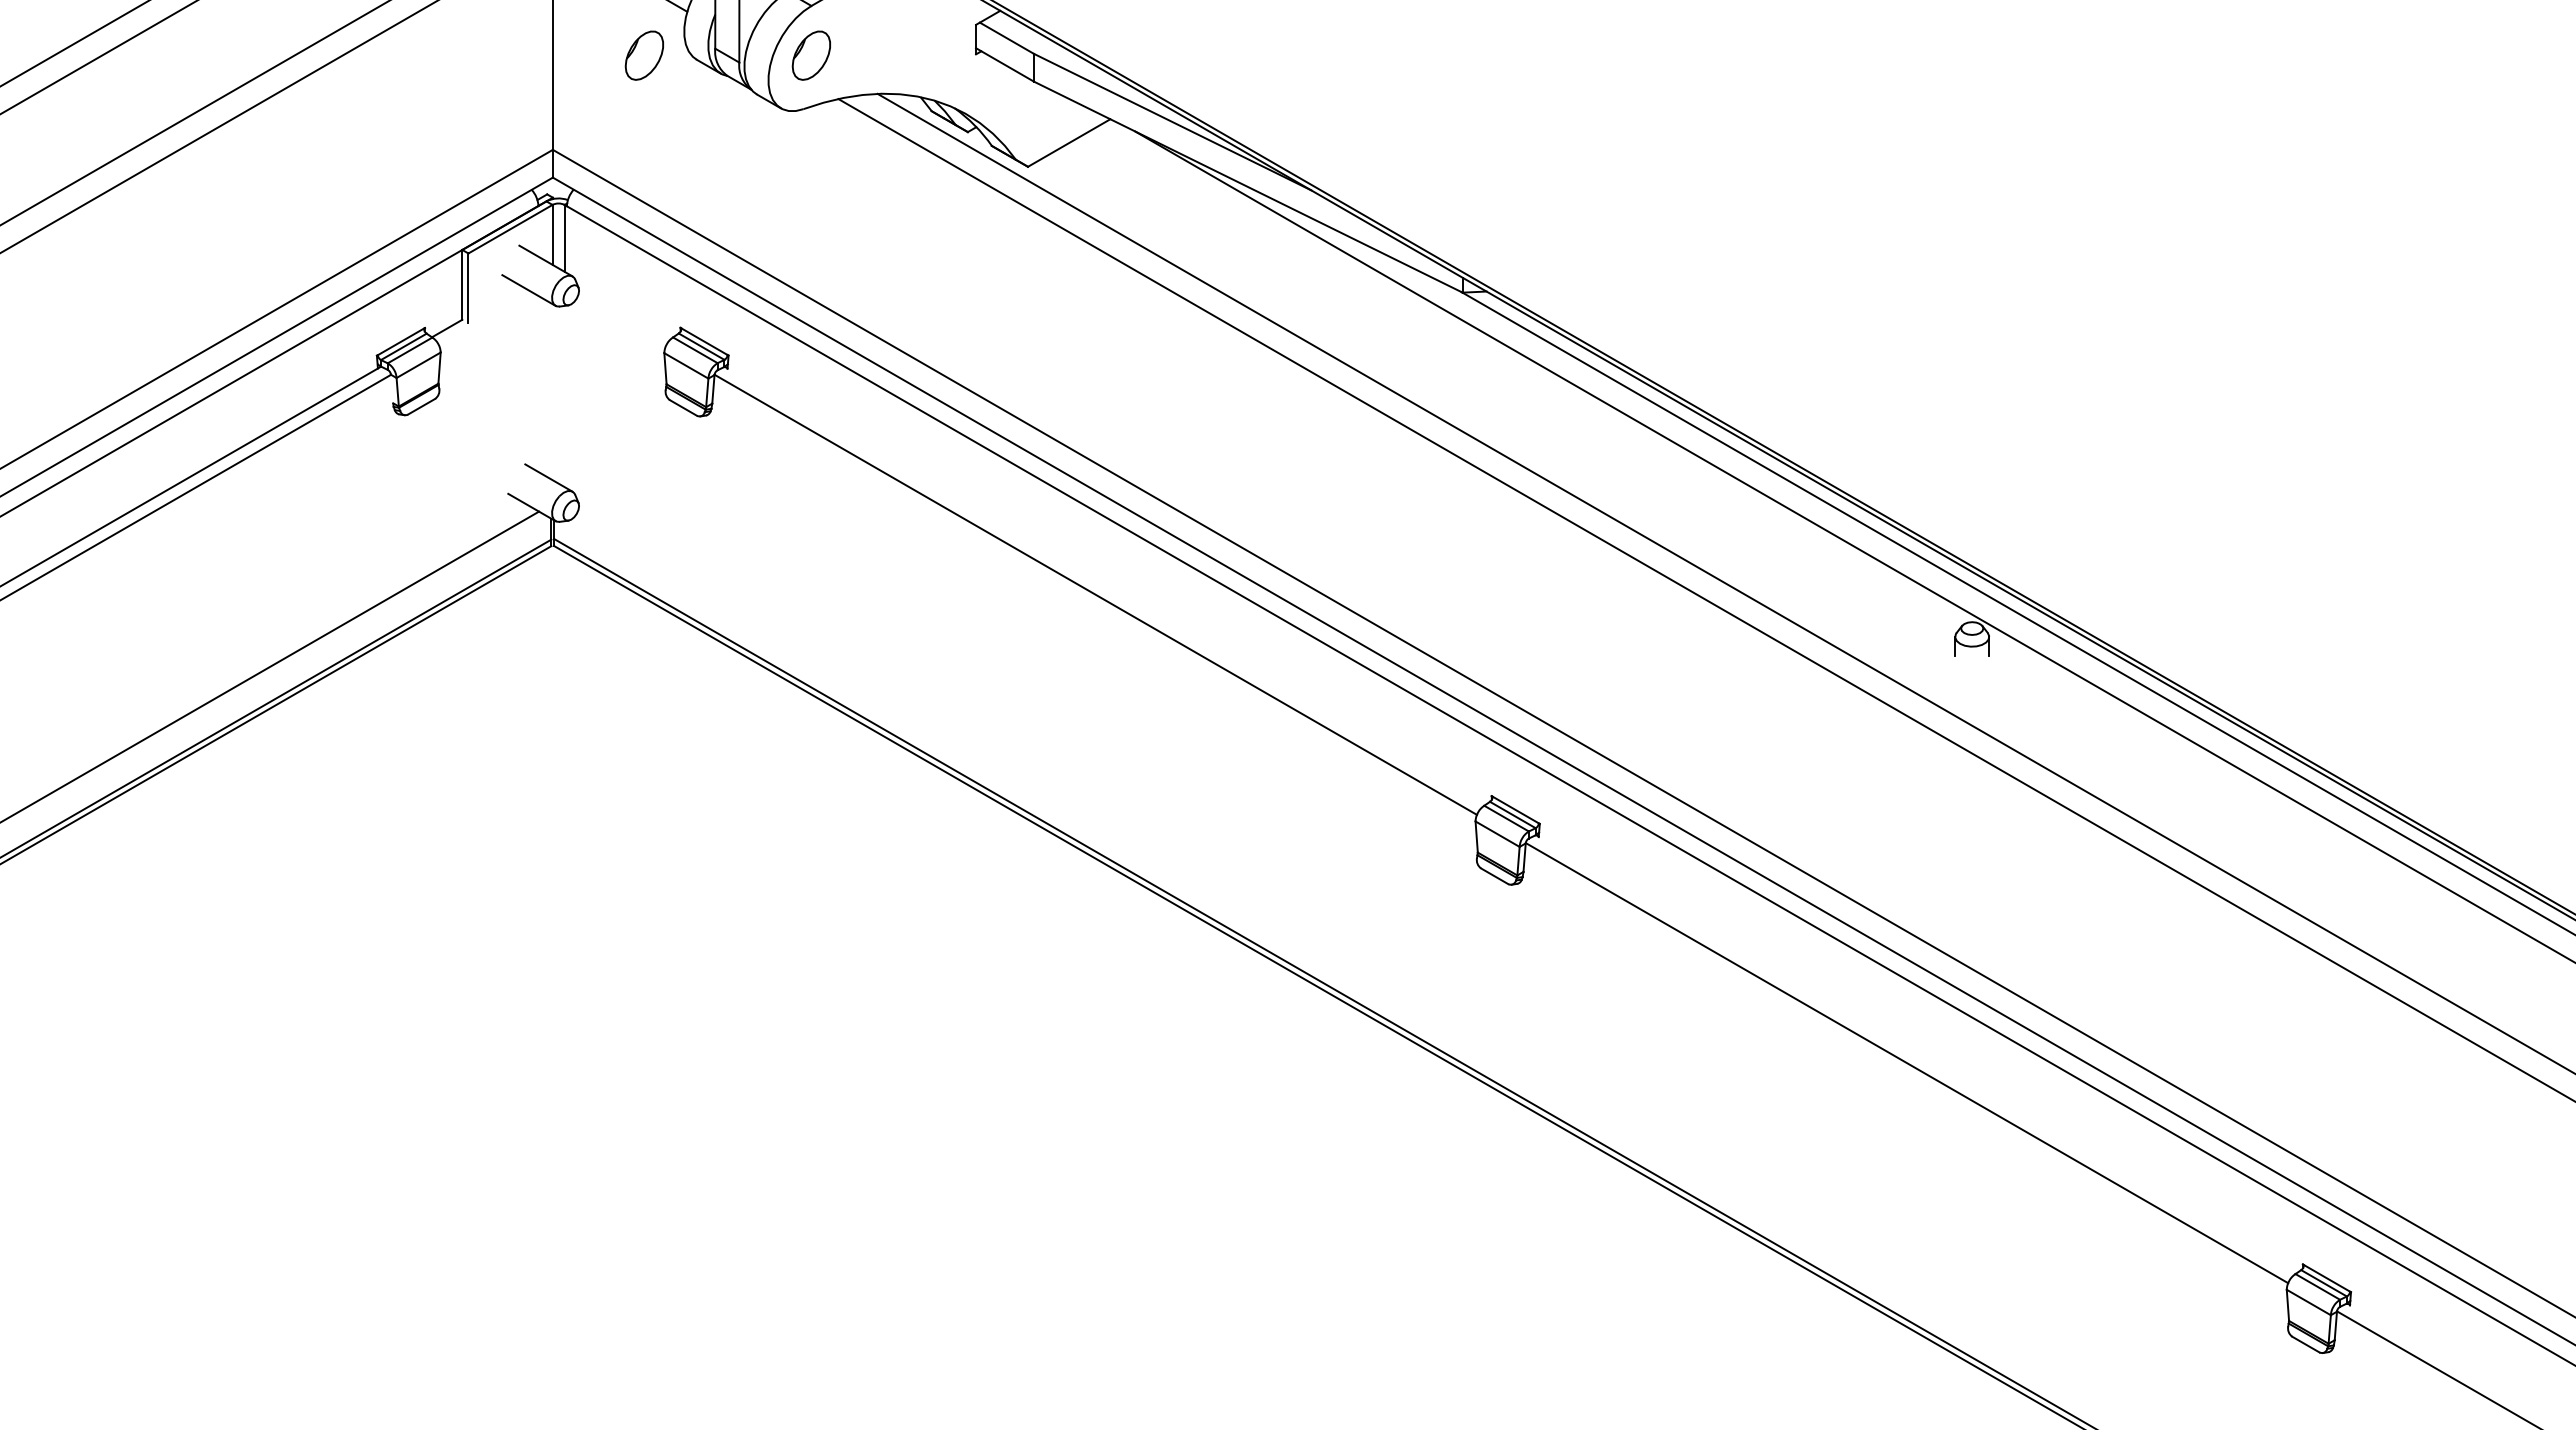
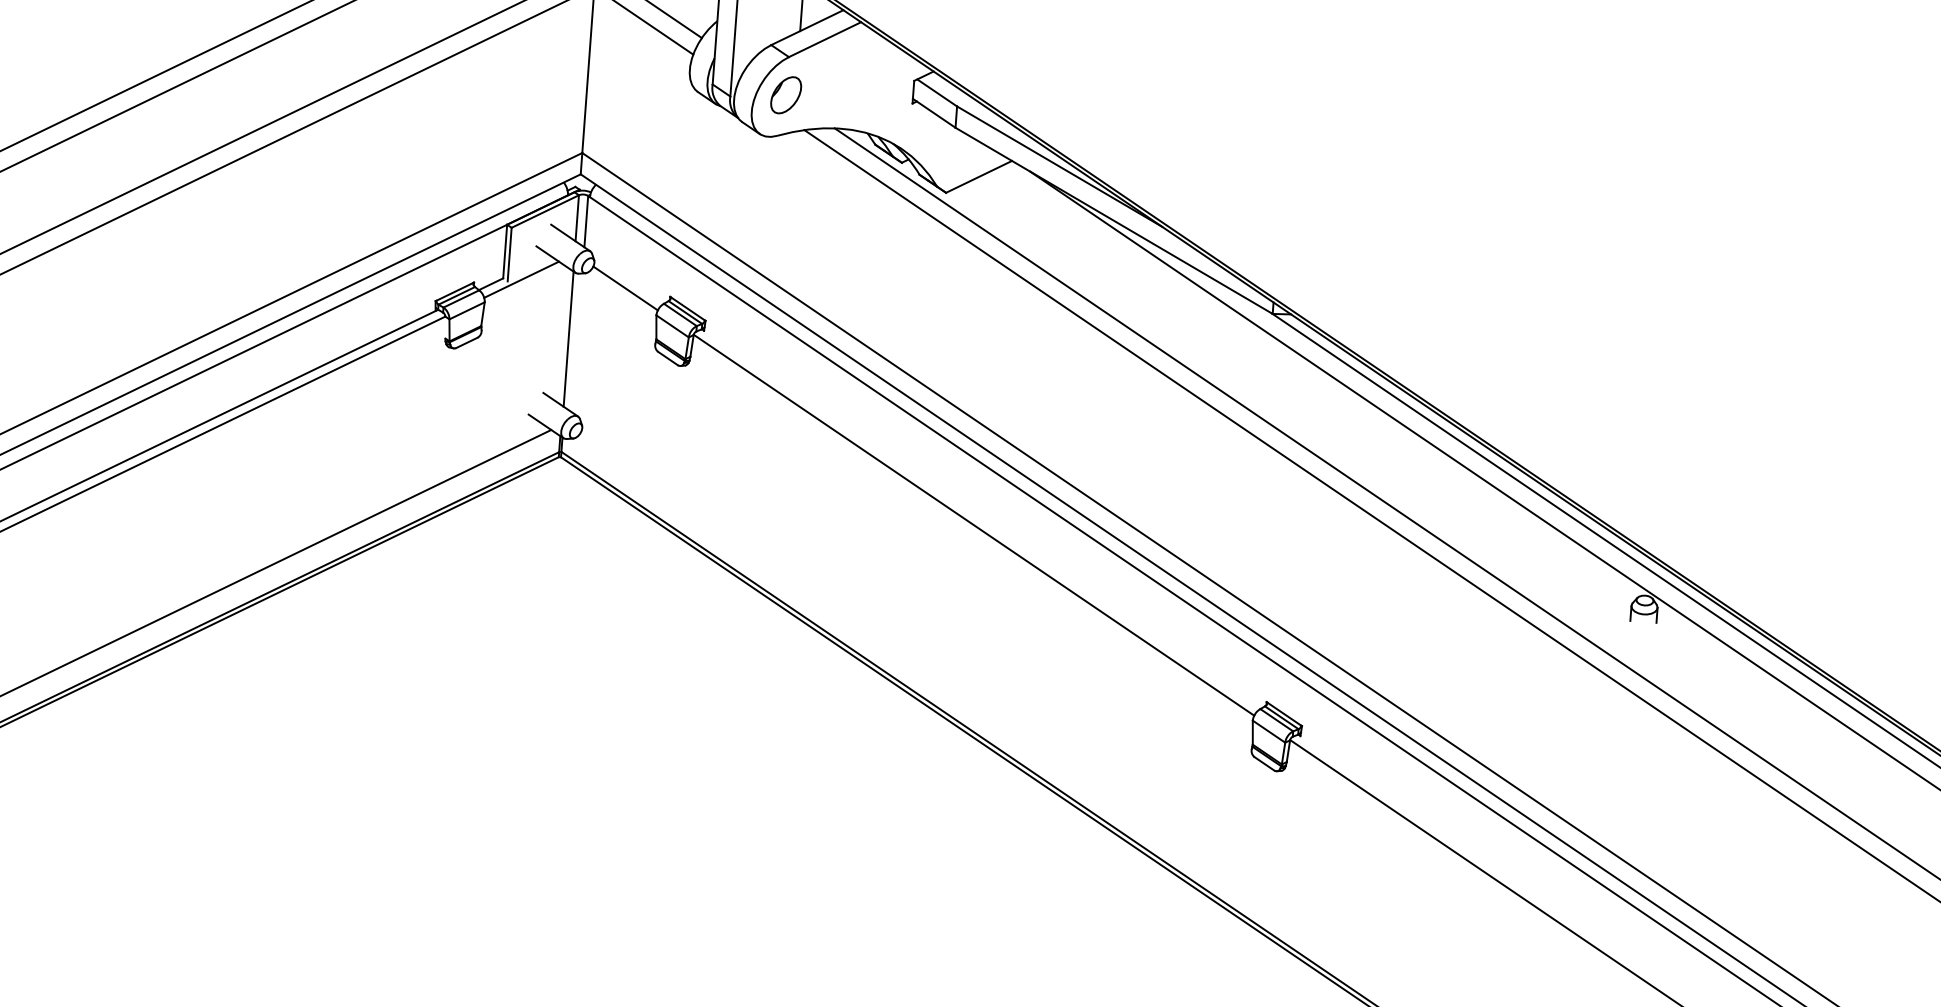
part: (643, 55) -> (657, 85), removed
line: (486, 319) -> (521, 279), added
line: (621, 320) -> (625, 287), added
line: (552, 392) -> (568, 339), added

